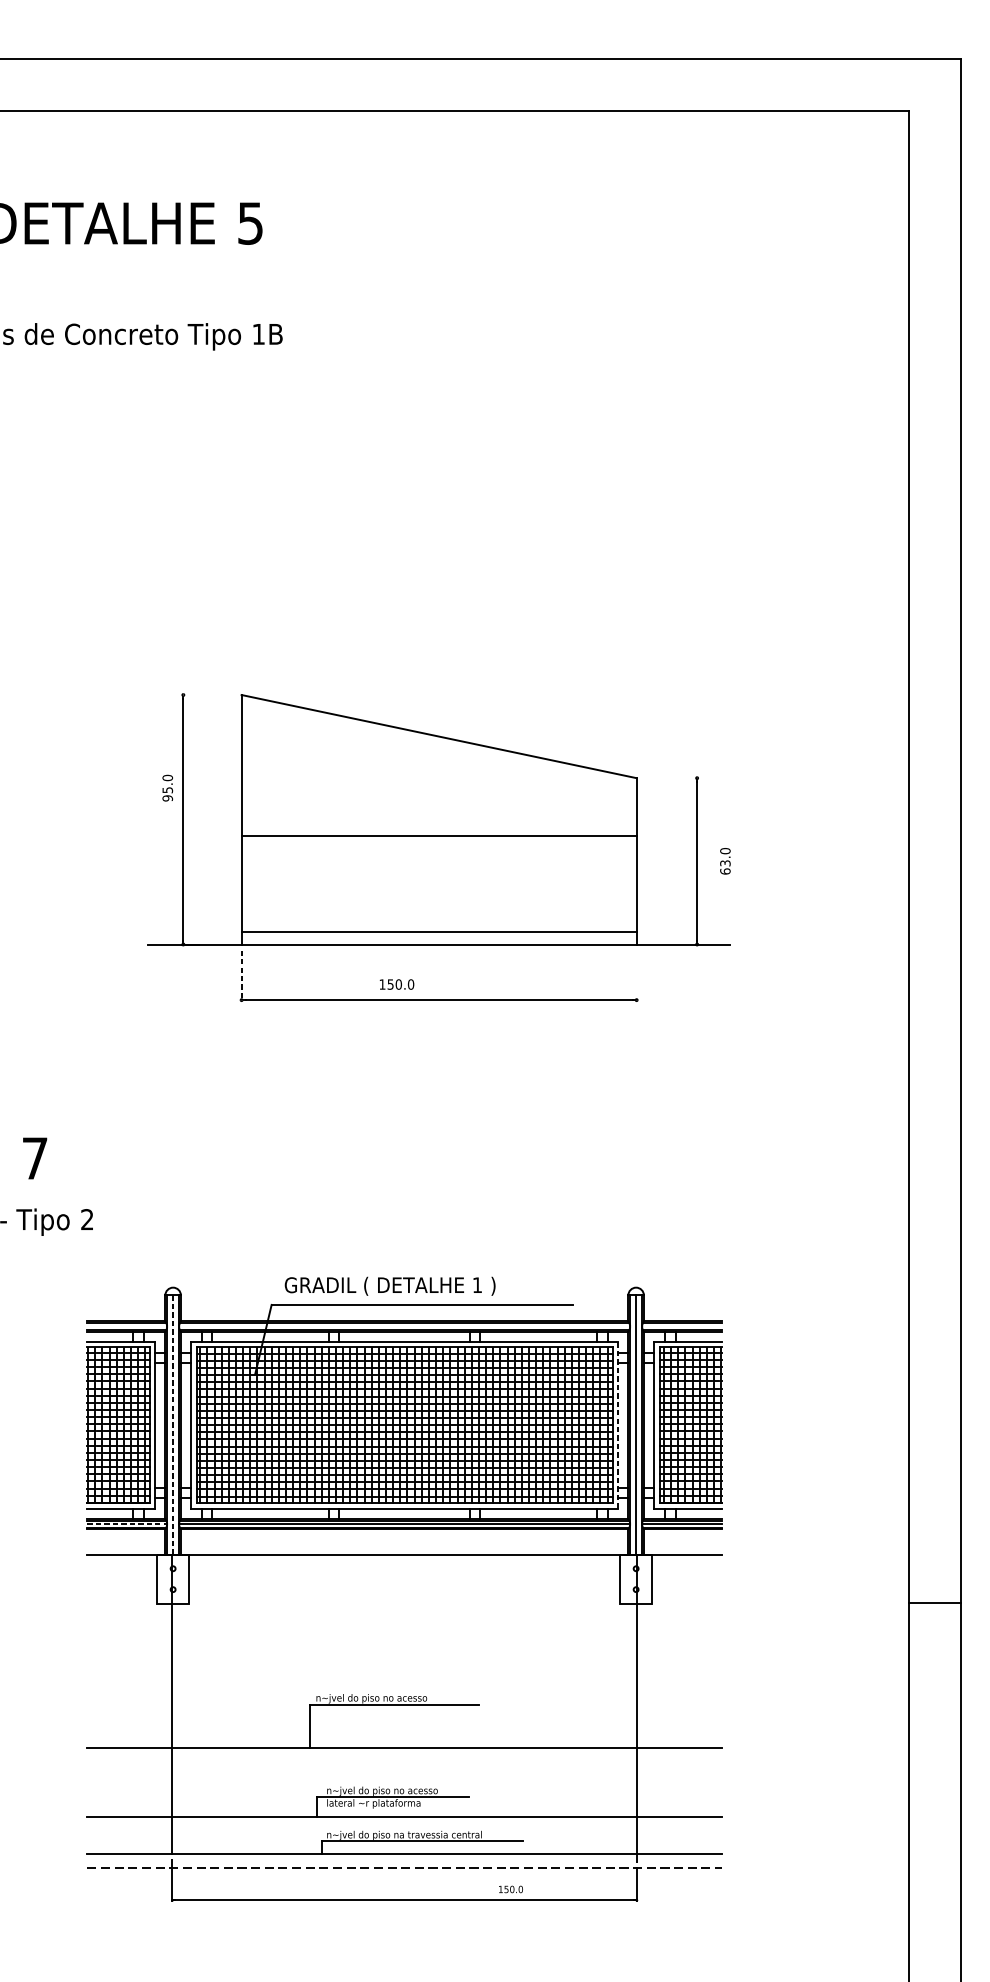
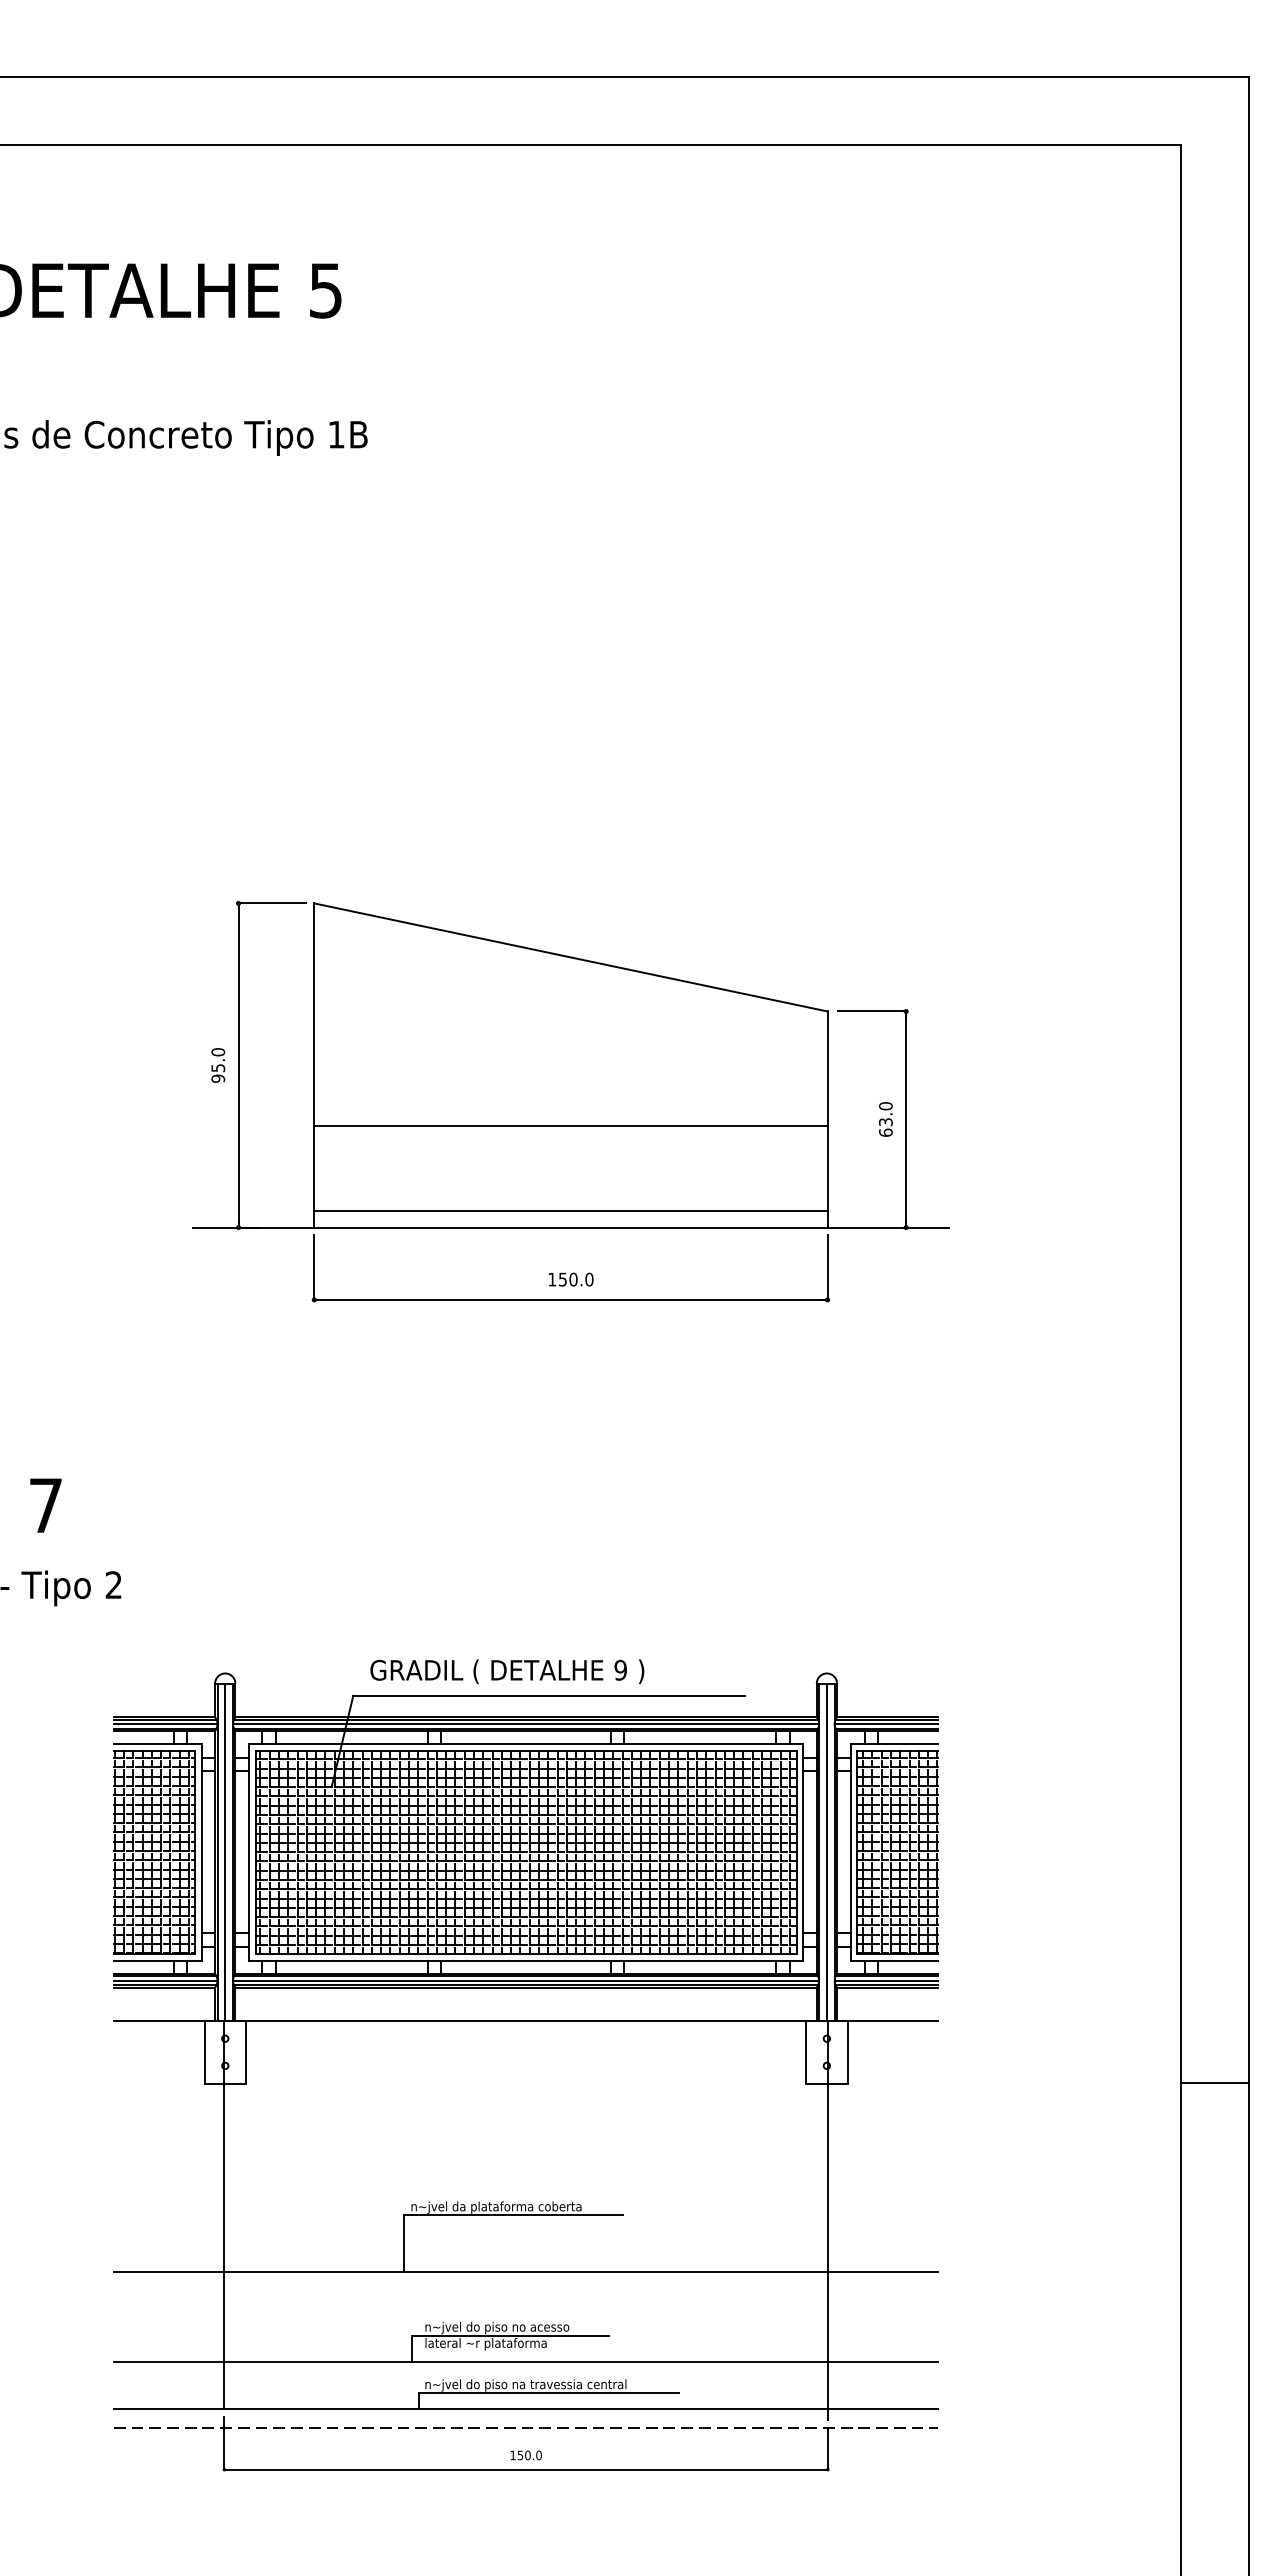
line: (208, 695) -> (271, 903), added
line: (671, 778) -> (872, 1011), added
text: (167, 788) -> (218, 1065), moved
line: (438, 835) -> (570, 1126), moved
text: (725, 861) -> (885, 1119), moved
line: (241, 975) -> (314, 1268), dashed -> solid
line: (636, 975) -> (827, 1268), added
text: (397, 984) -> (571, 1279), moved
text: (477, 1284) -> (620, 1669), 1 -> 9
line: (127, 1326) -> (165, 1724), added
line: (404, 1326) -> (526, 1724), added
line: (682, 1326) -> (886, 1724), added
line: (618, 1424) -> (803, 1851), dashed -> solid
line: (173, 1425) -> (225, 1852), dashed -> solid
line: (127, 1523) -> (165, 1980), dashed -> solid
text: (400, 1697) -> (520, 2206), n~jvel do piso no acesso -> n~jvel da plataforma coberta
text: (510, 1889) -> (525, 2455), moved

